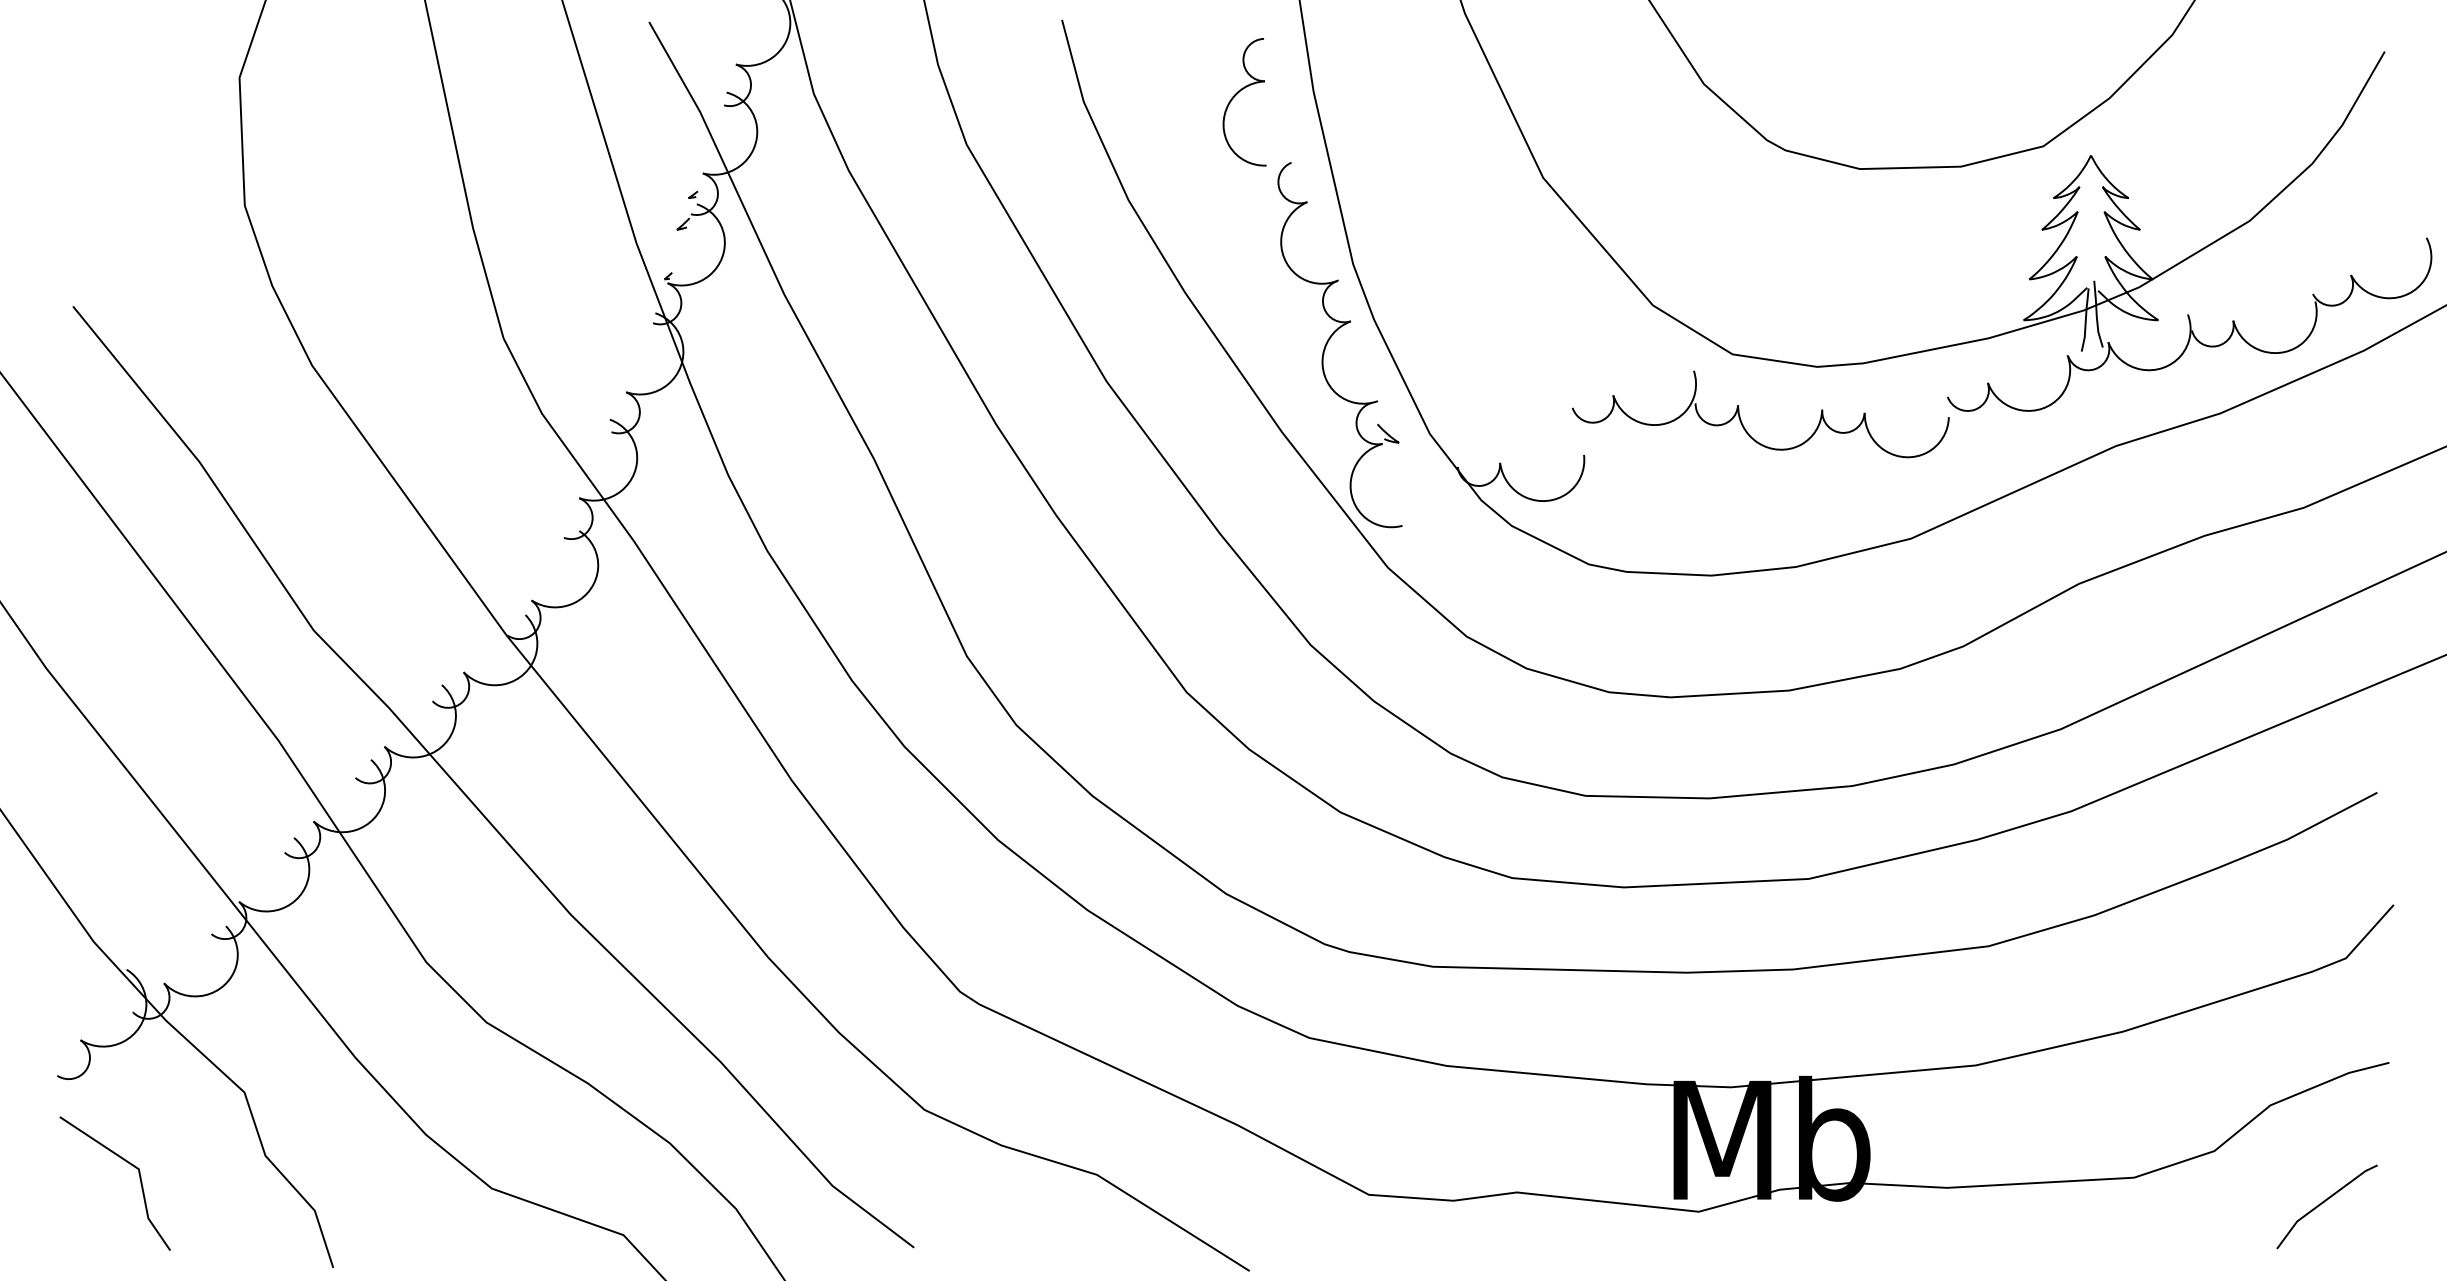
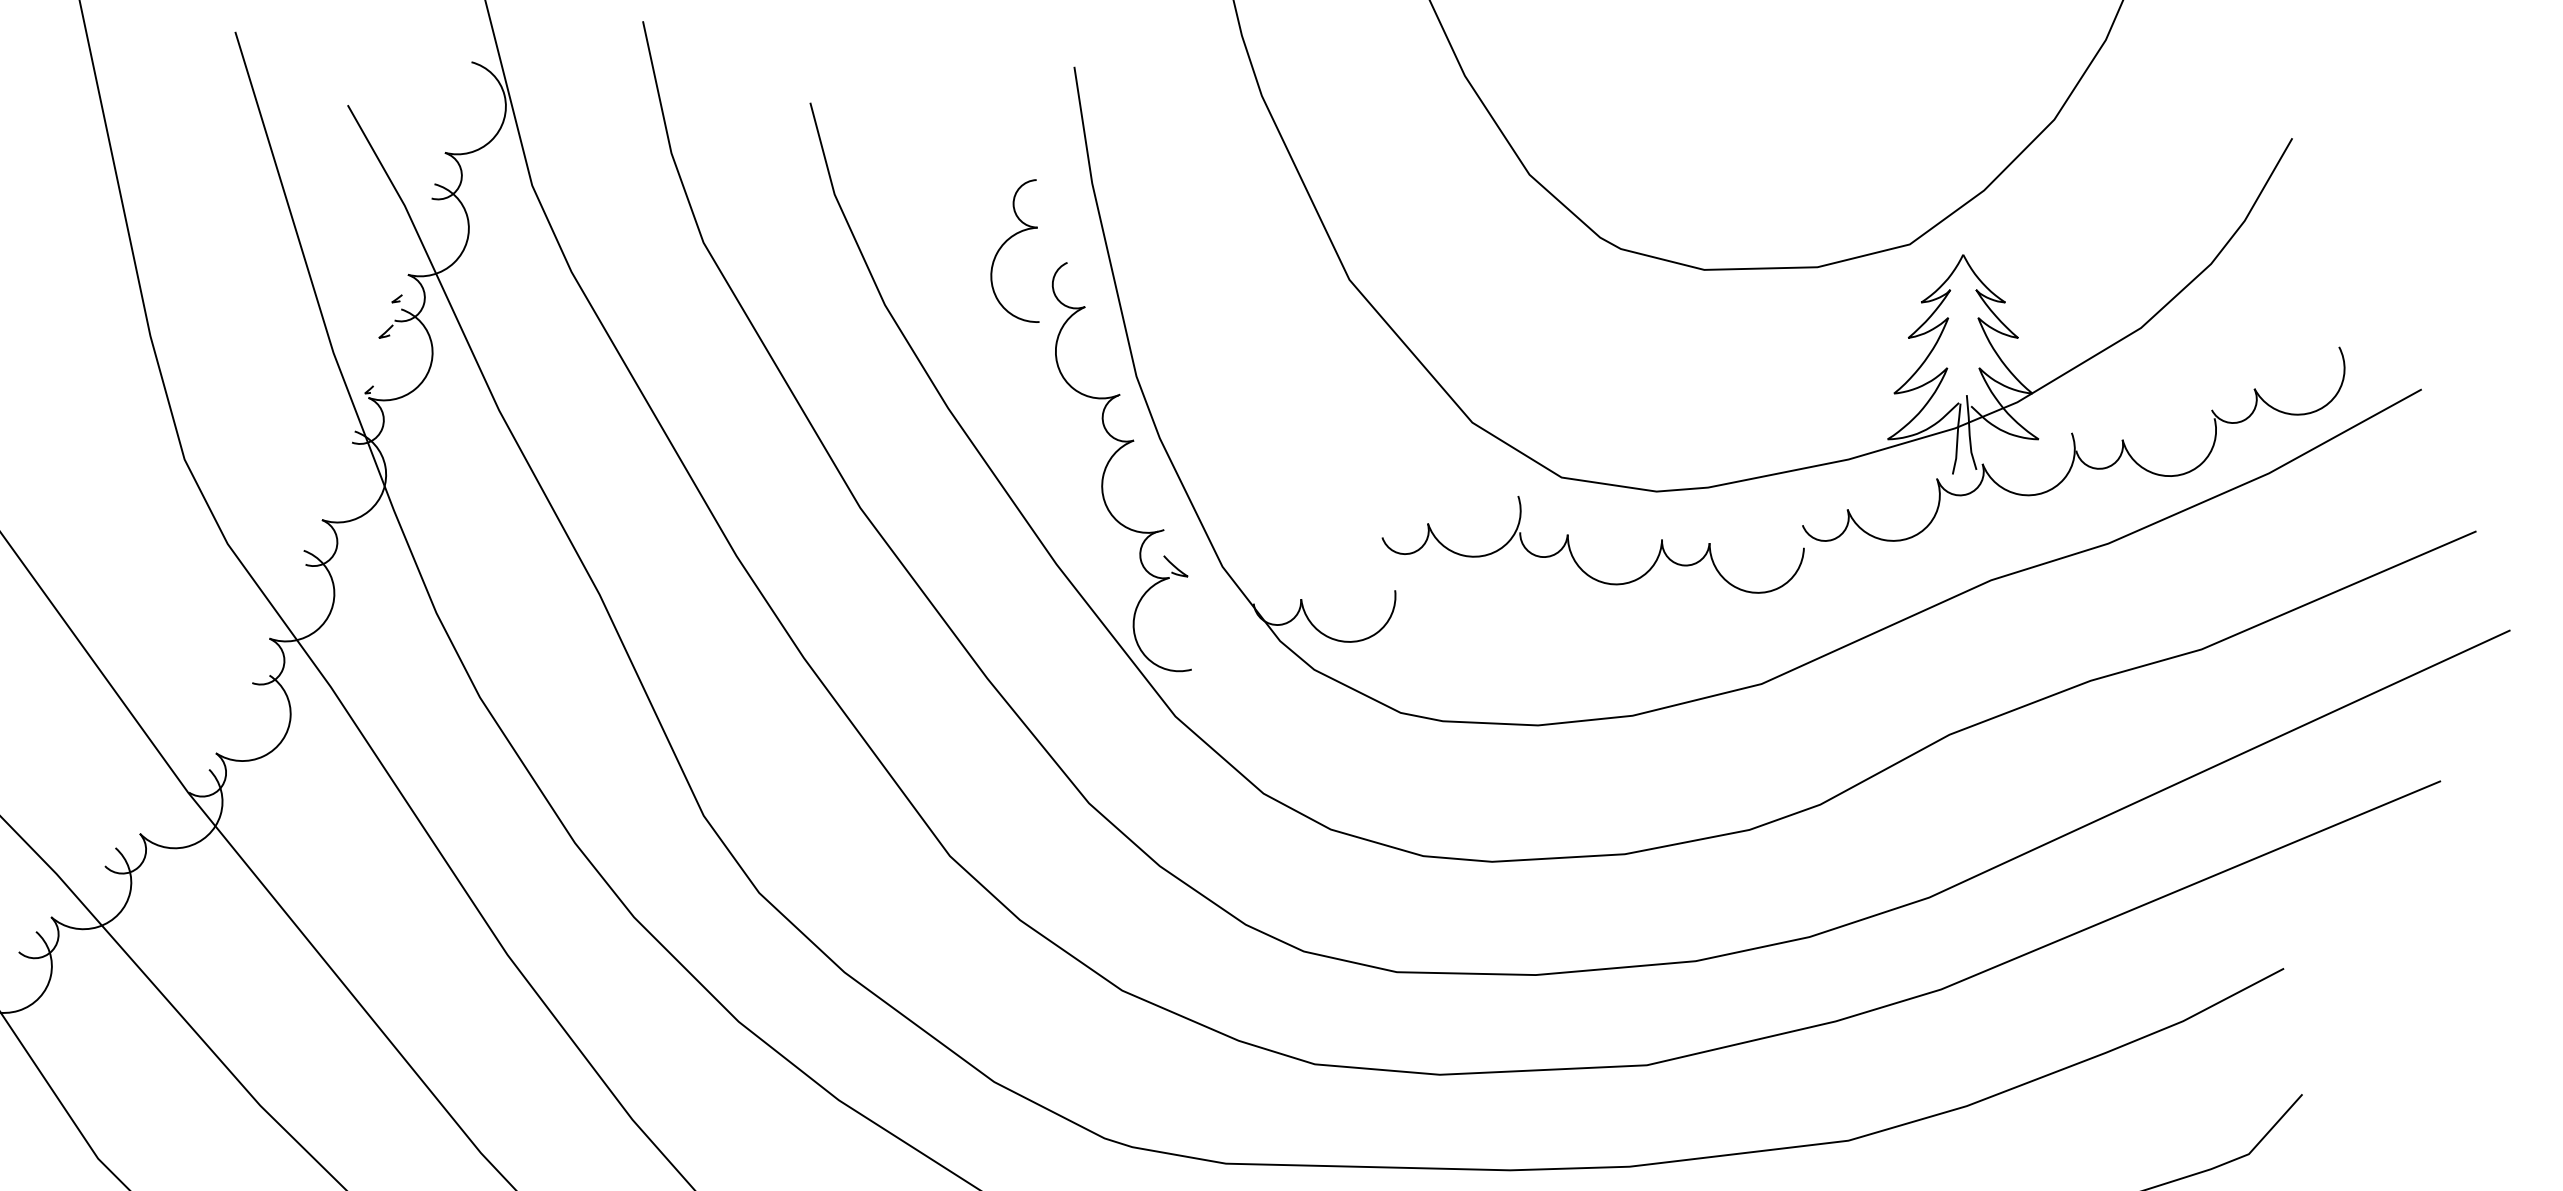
part: (1237, 94) -> (1006, 242), moved

